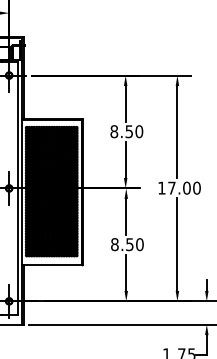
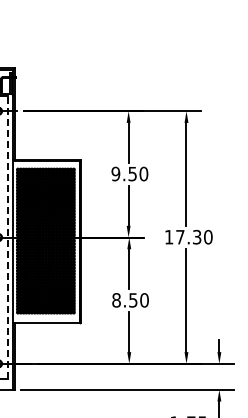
text: (113, 132) -> (115, 174), 8.50 -> 9.50
line: (17, 188) -> (7, 237), solid -> dashed
text: (186, 188) -> (196, 237), 17.00 -> 17.30

